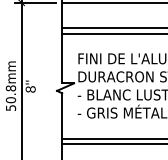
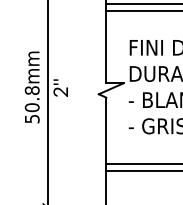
text: (30, 89) -> (60, 92), 8''\f] -> 2''\f]

